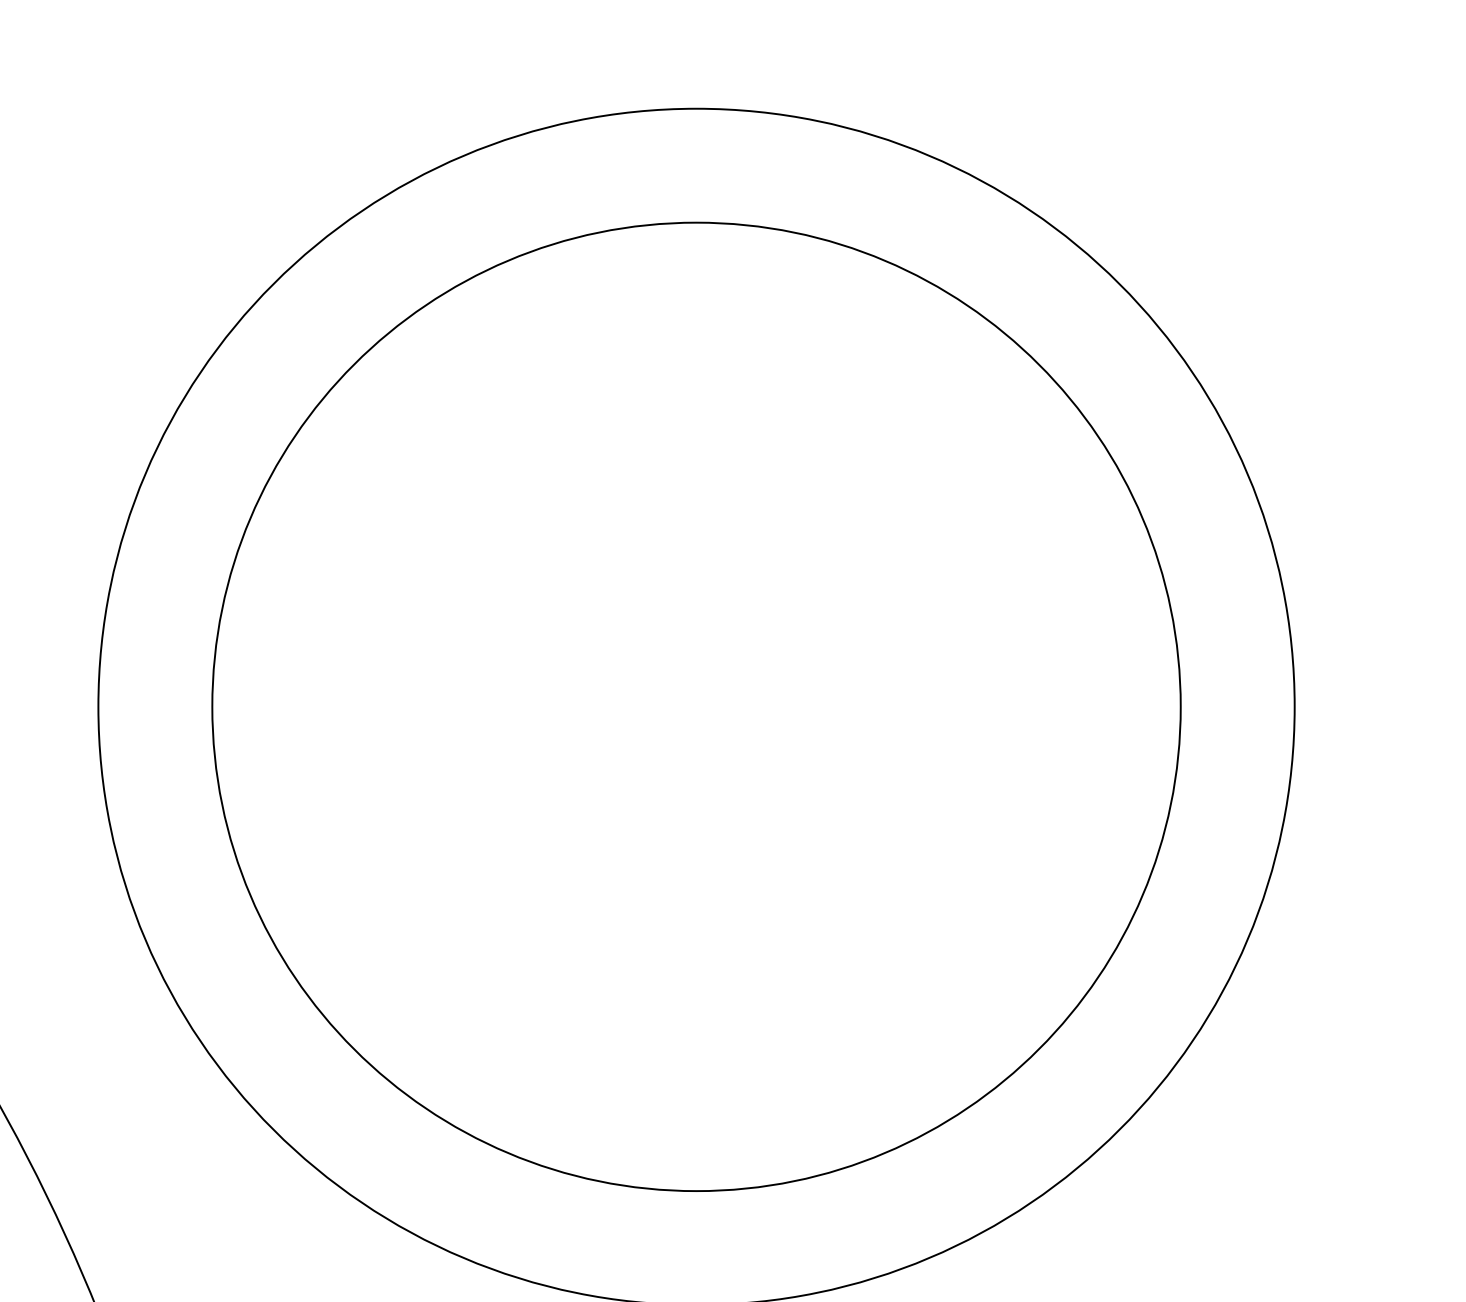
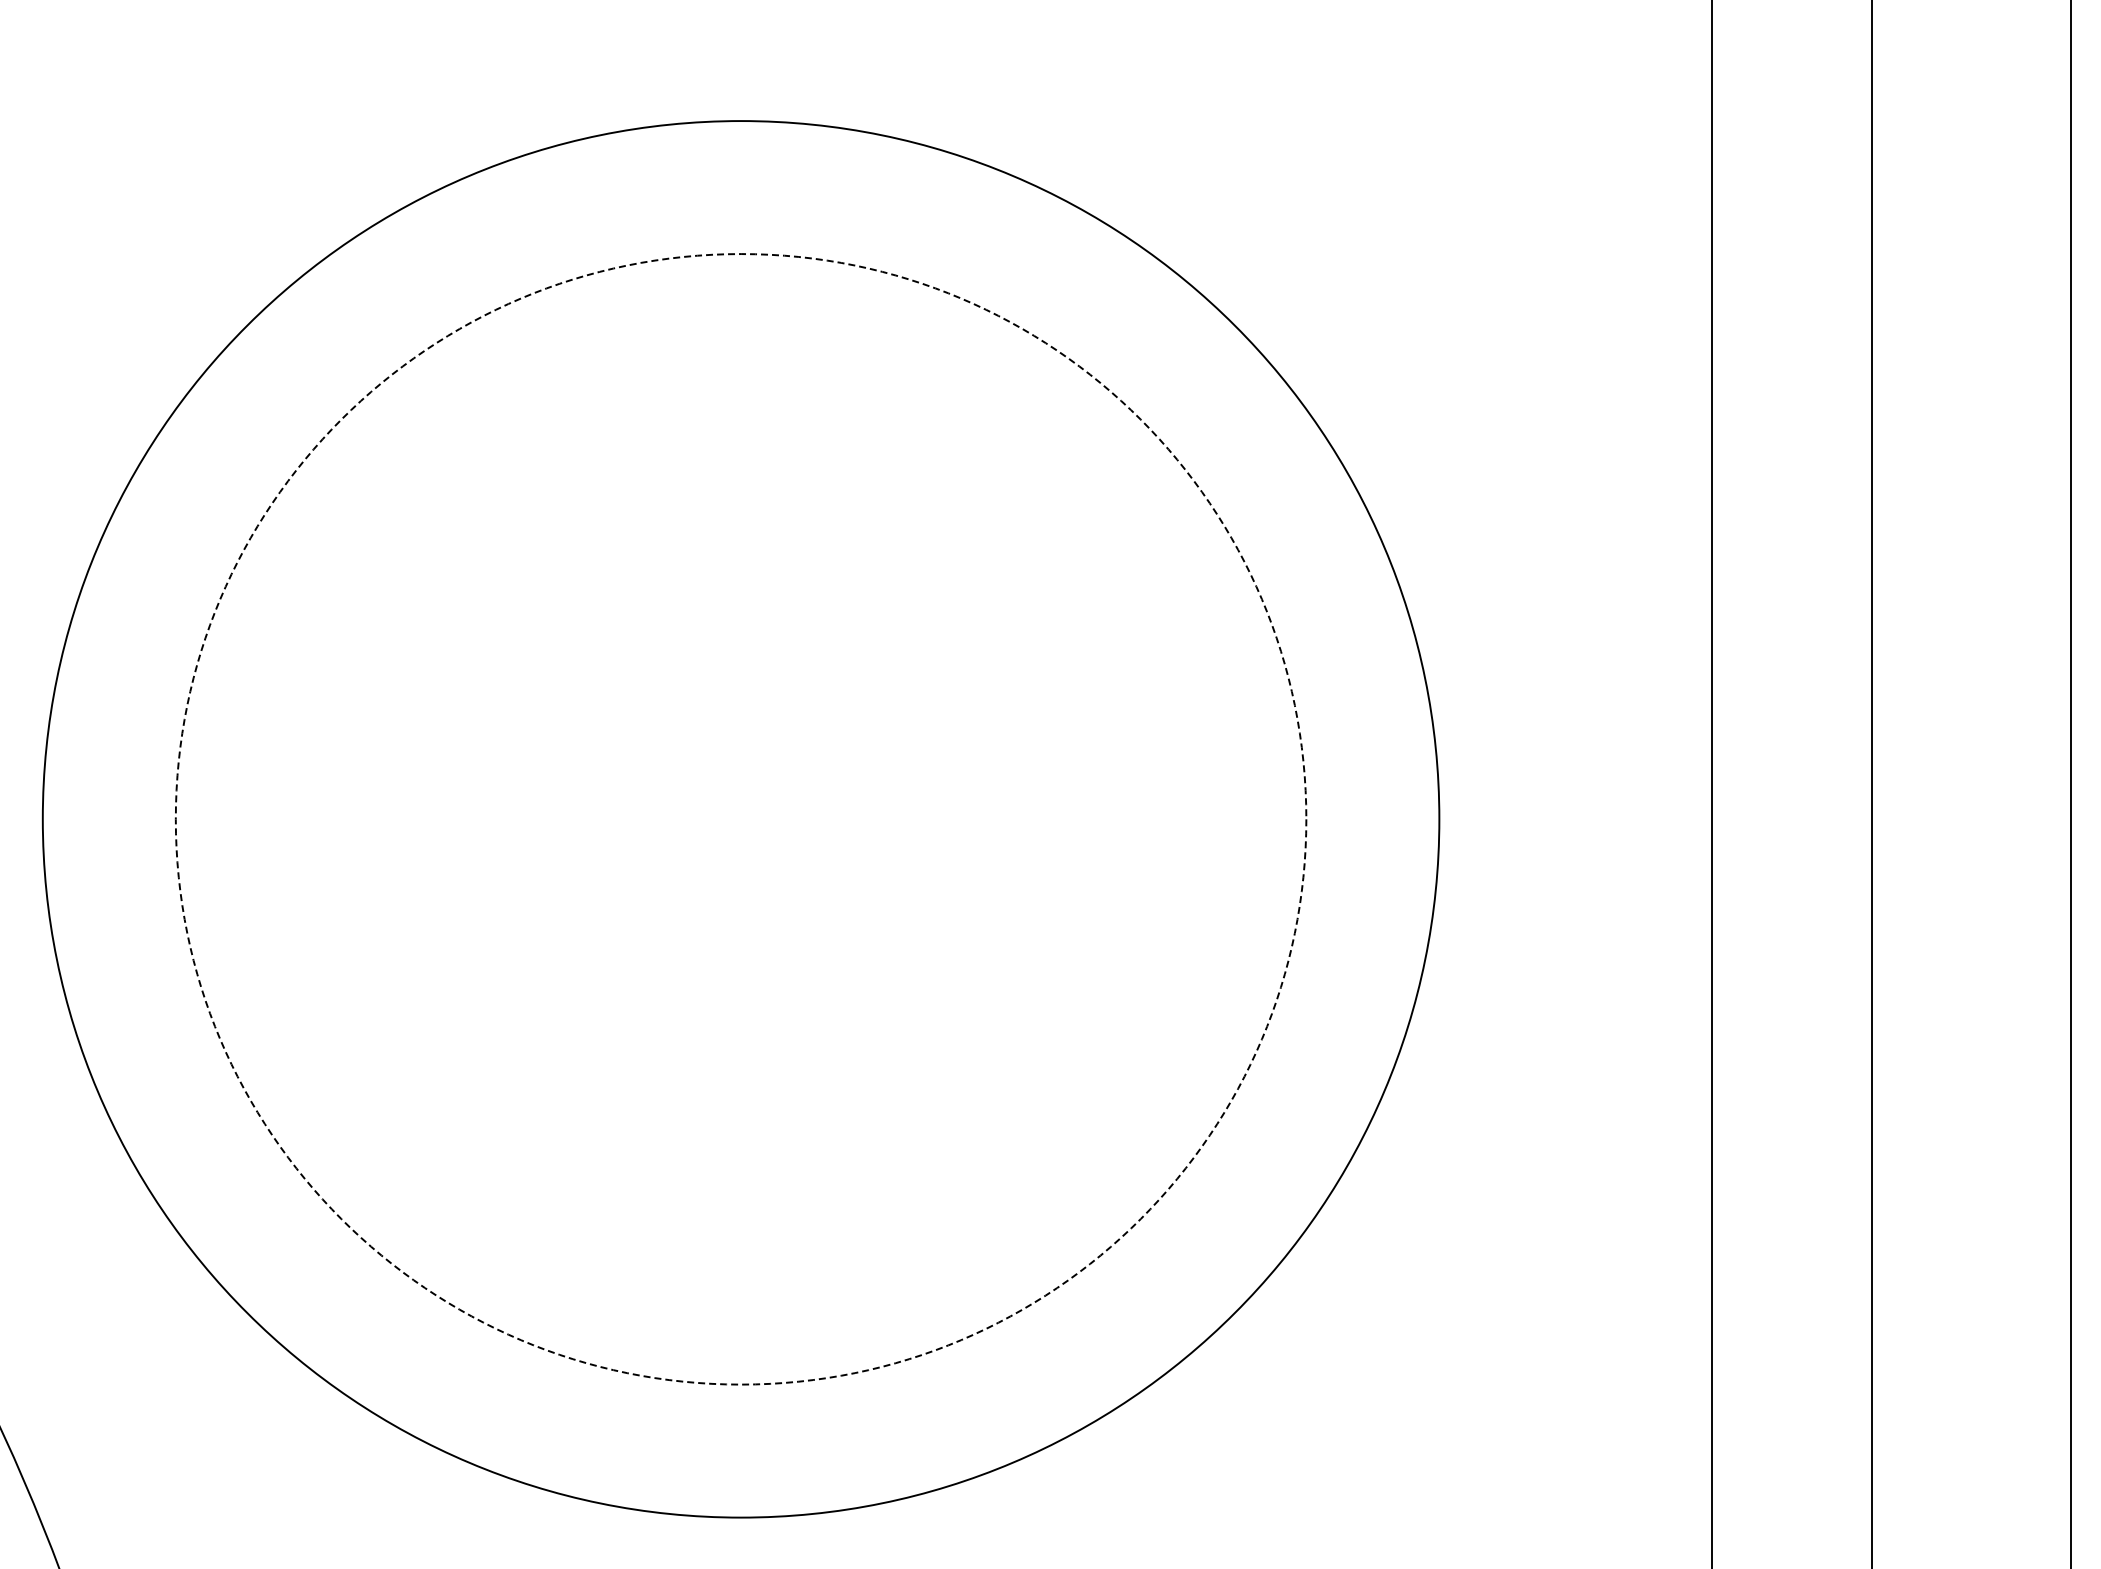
circle: (696, 707) -> (740, 819), solid -> dashed

